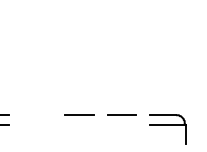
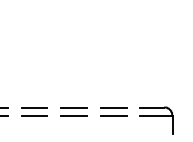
line: (36, 115) -> (34, 107), added
line: (36, 124) -> (34, 116), added
line: (79, 124) -> (74, 116), added
line: (121, 124) -> (113, 116), added

